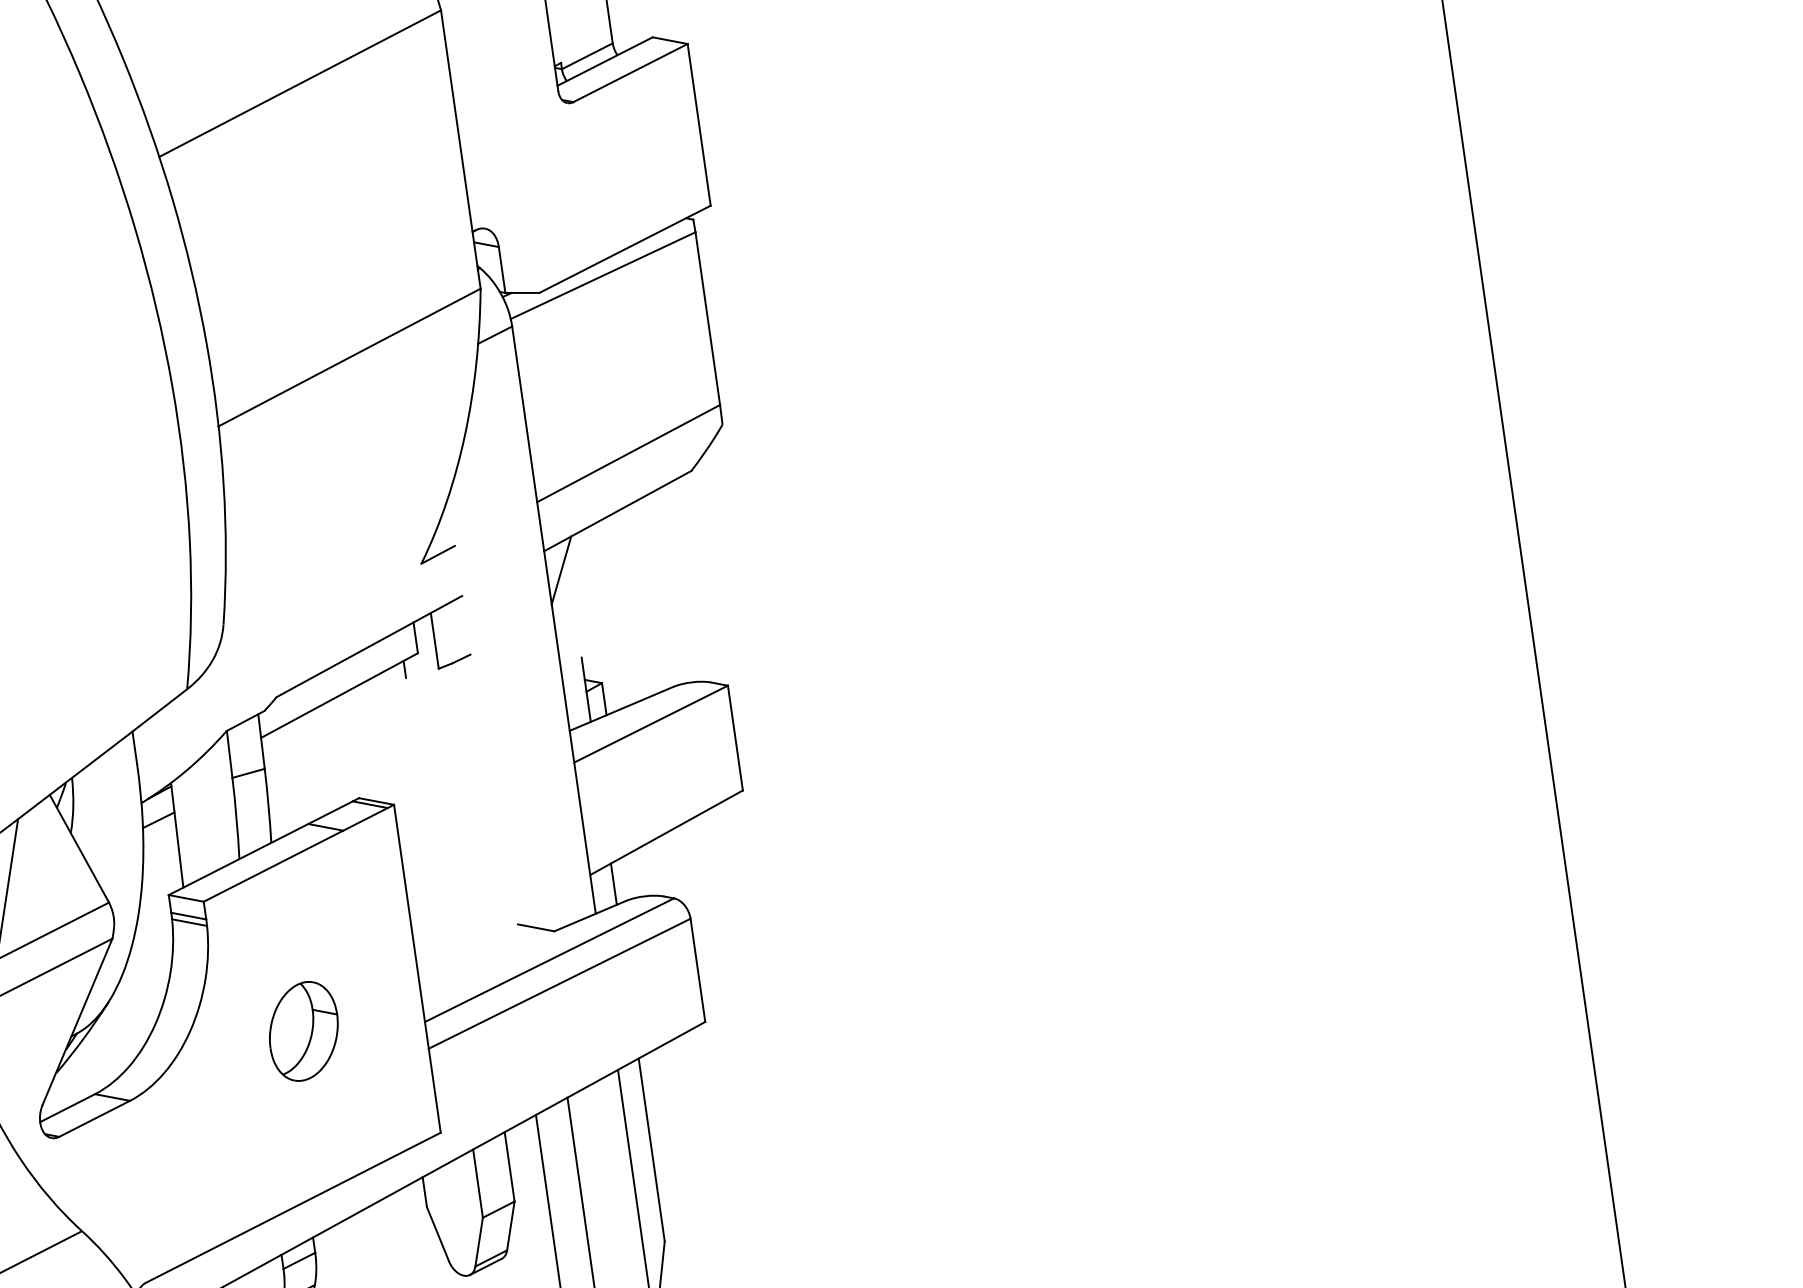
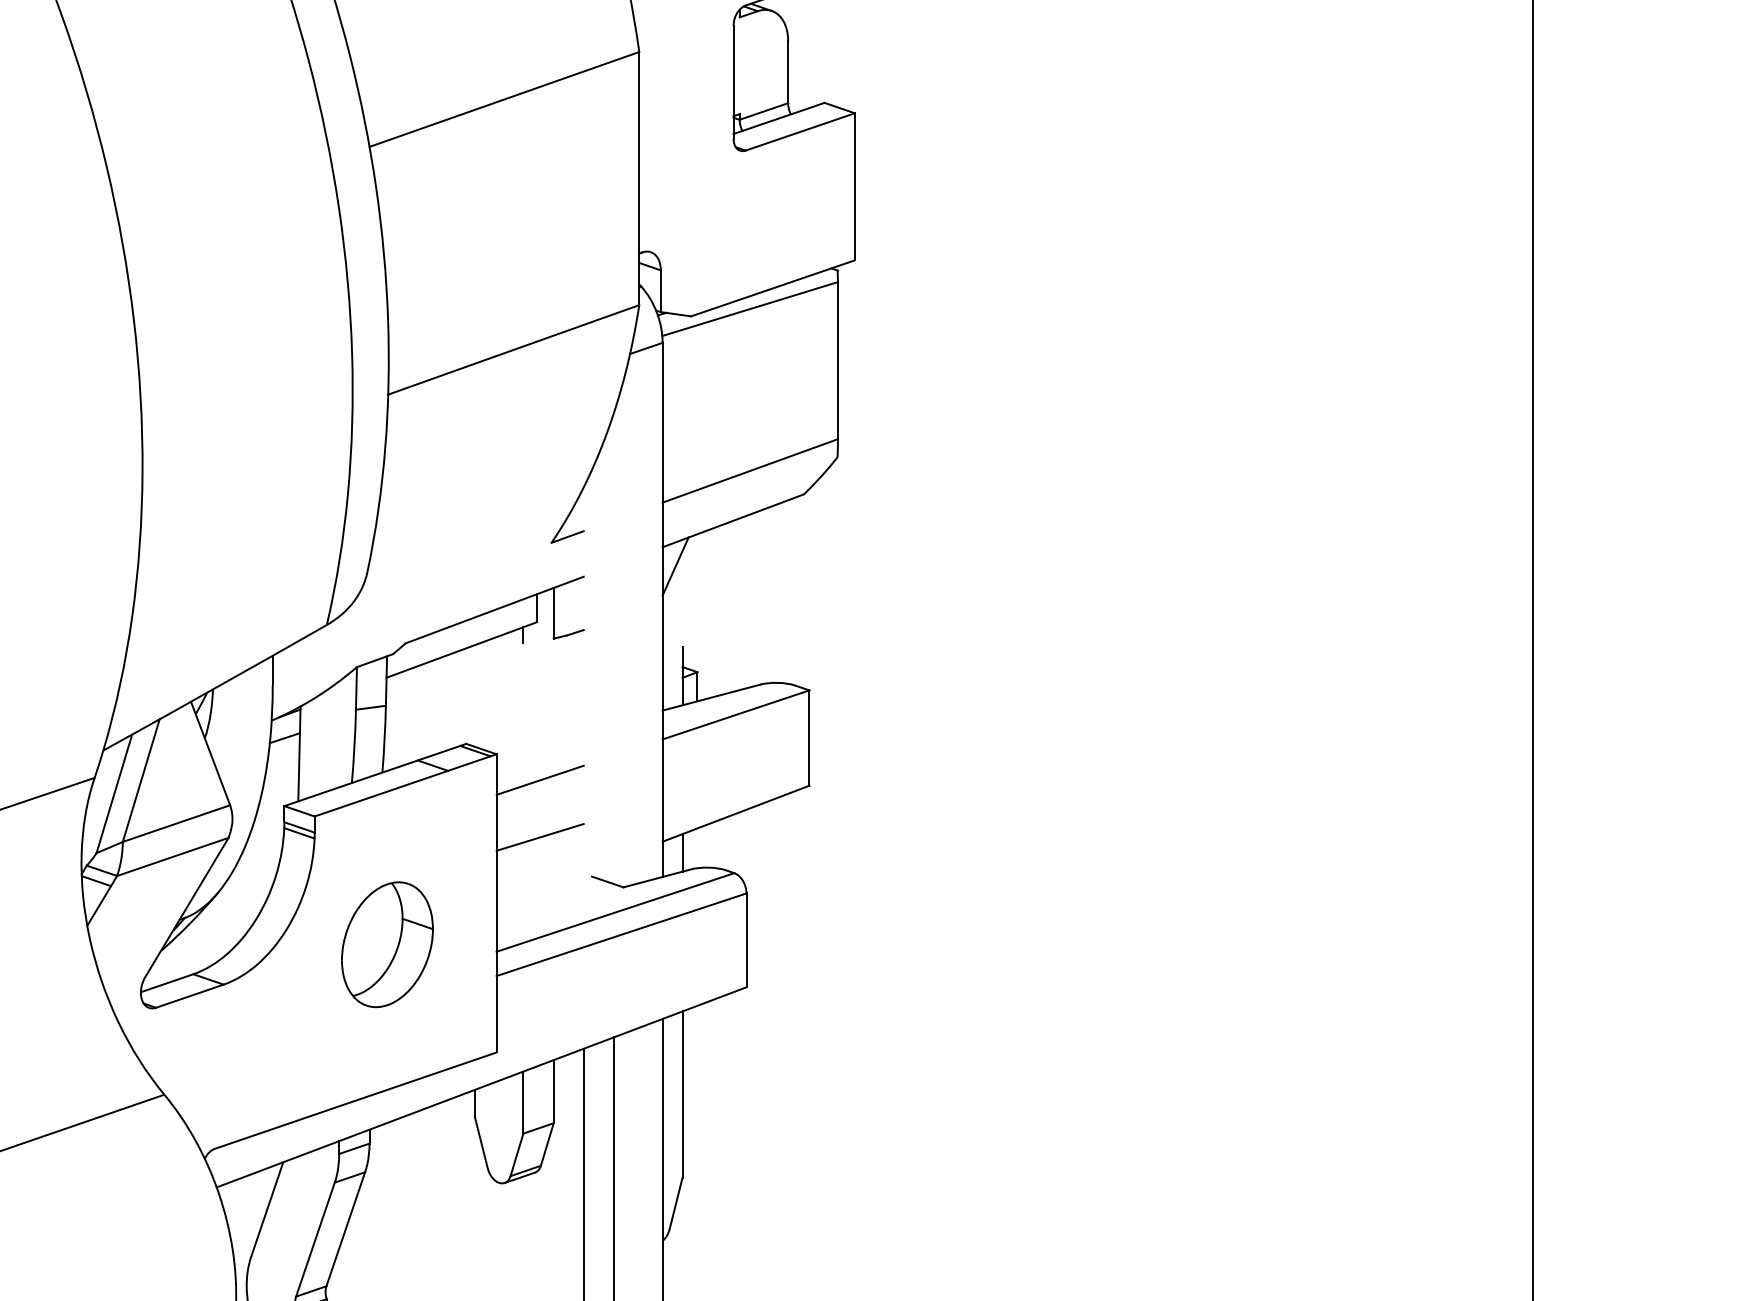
line: (445, 825) -> (539, 779), added
line: (454, 889) -> (539, 837), added
part: (303, 1031) -> (387, 944), size x1.43

